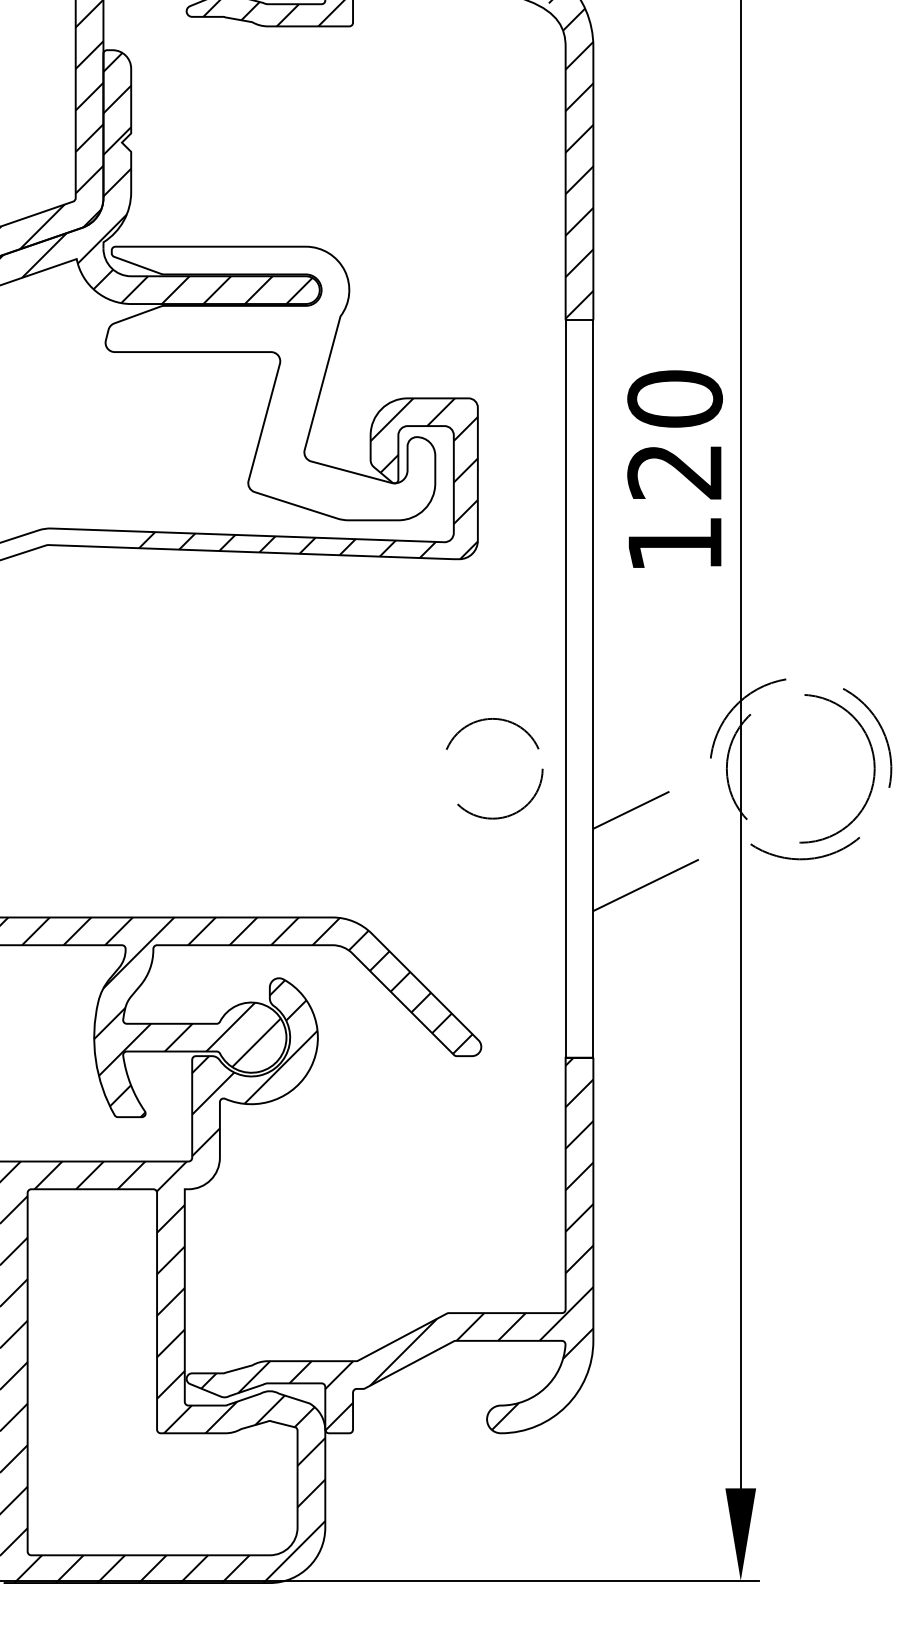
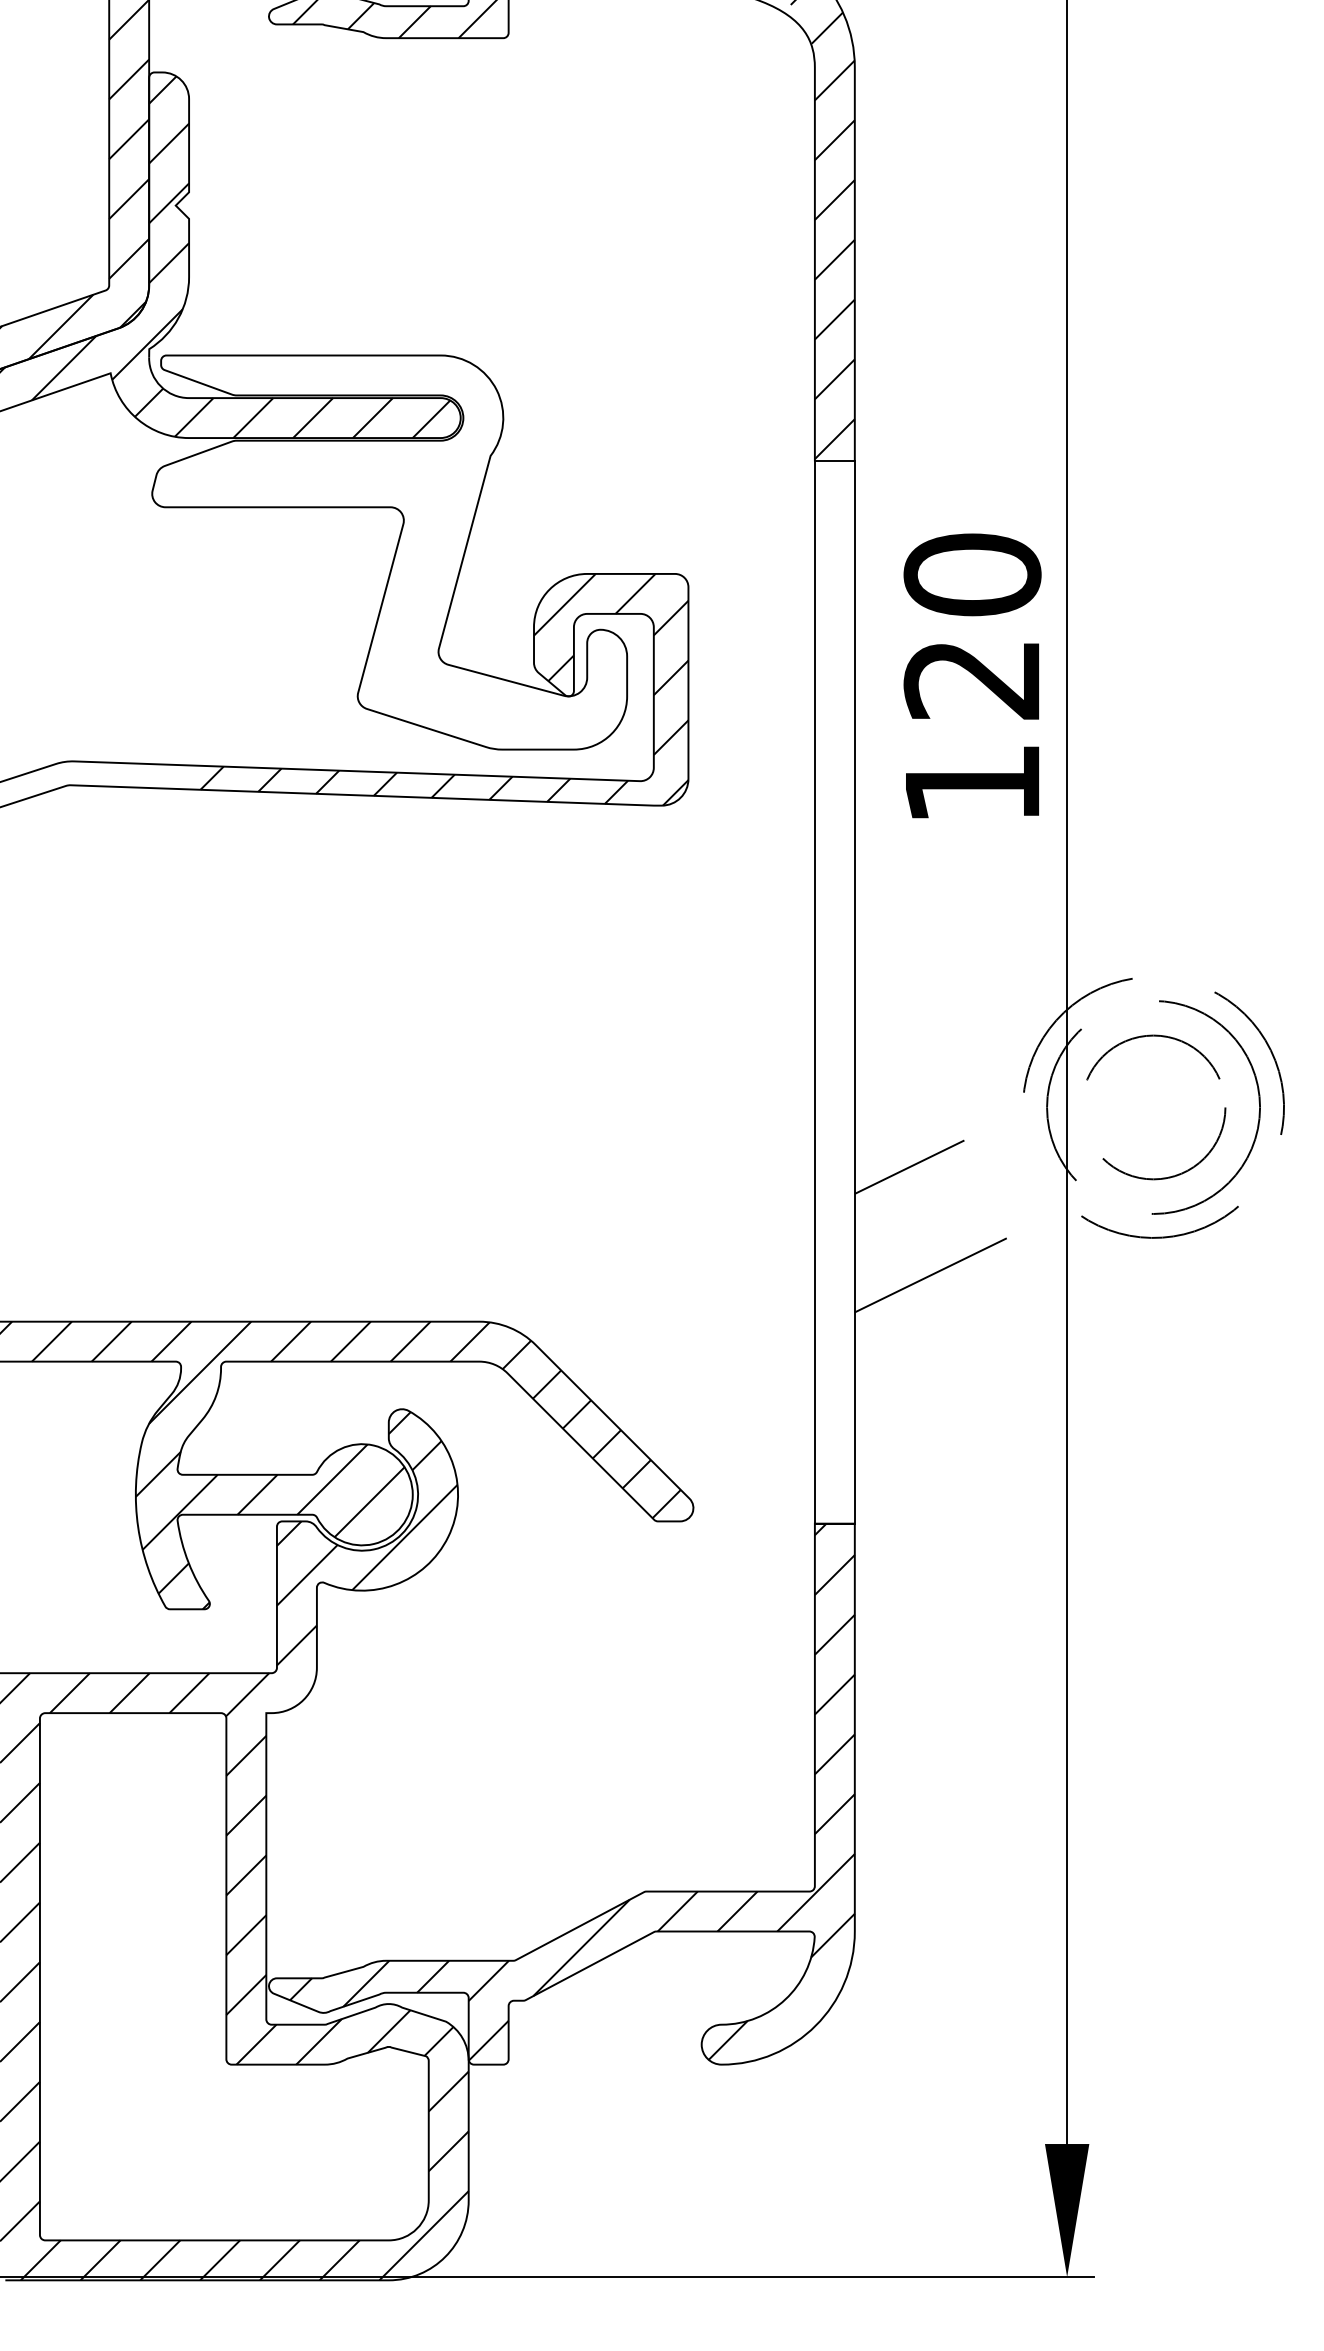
circle: (494, 768) -> (1156, 1107), moved

